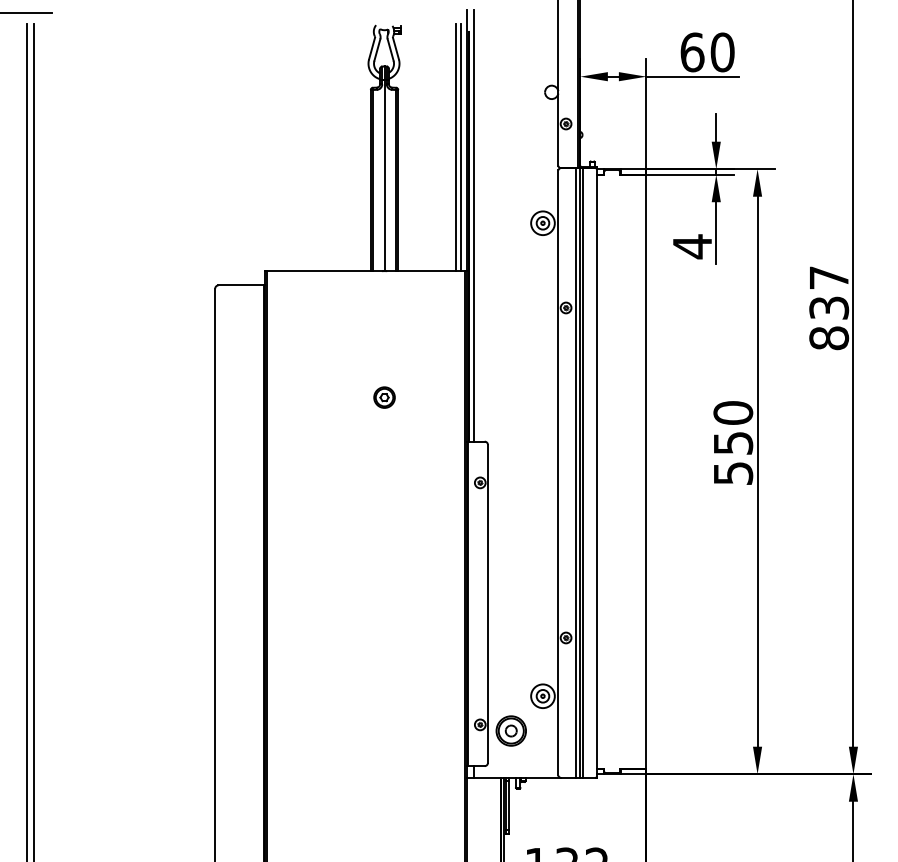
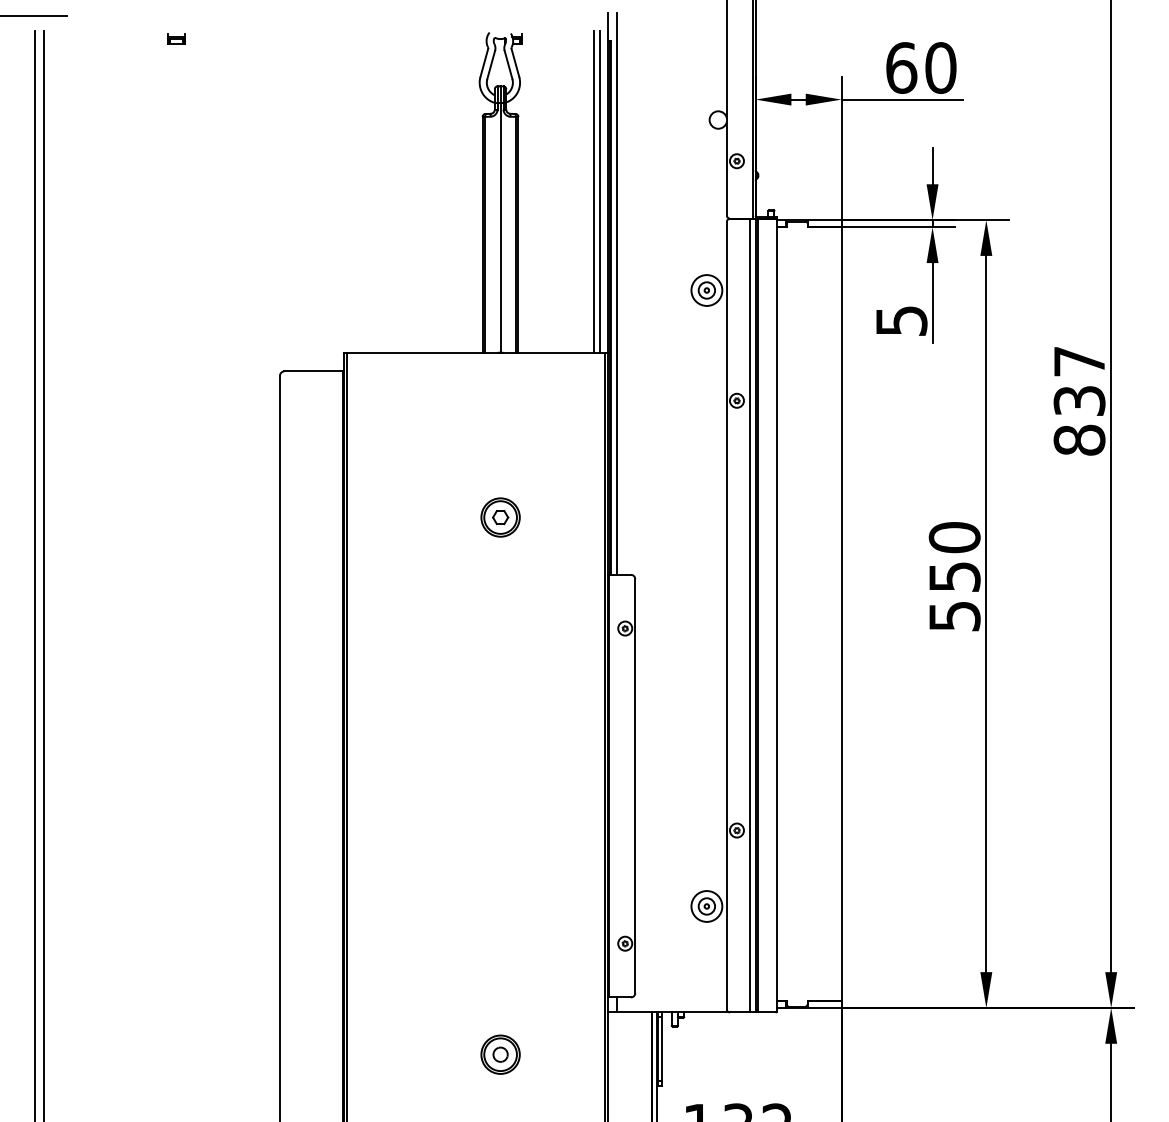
part: (135, 29) -> (176, 38), added
text: (692, 246) -> (901, 320), 4 -> 5
part: (384, 397) -> (500, 517), size x1.43
part: (511, 730) -> (500, 1054), moved

